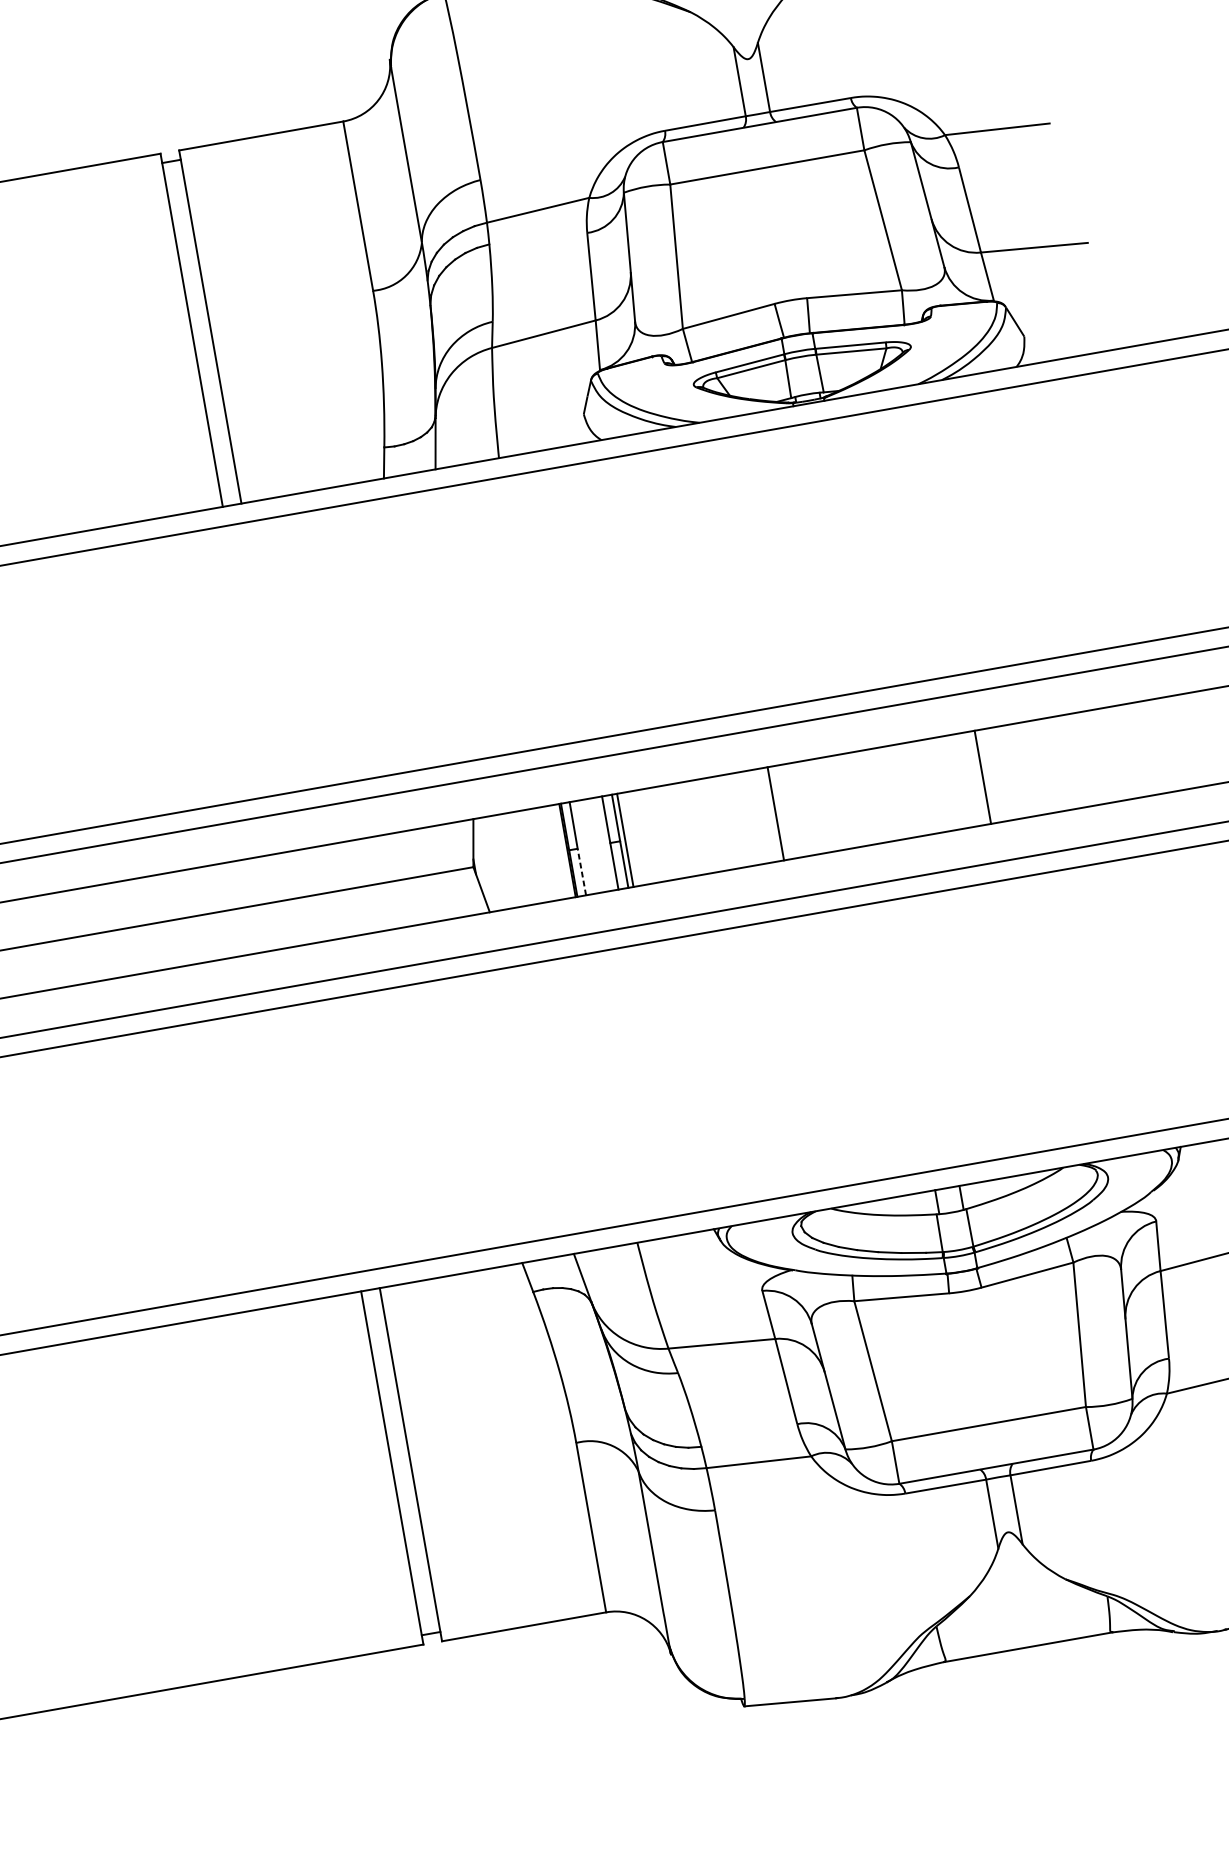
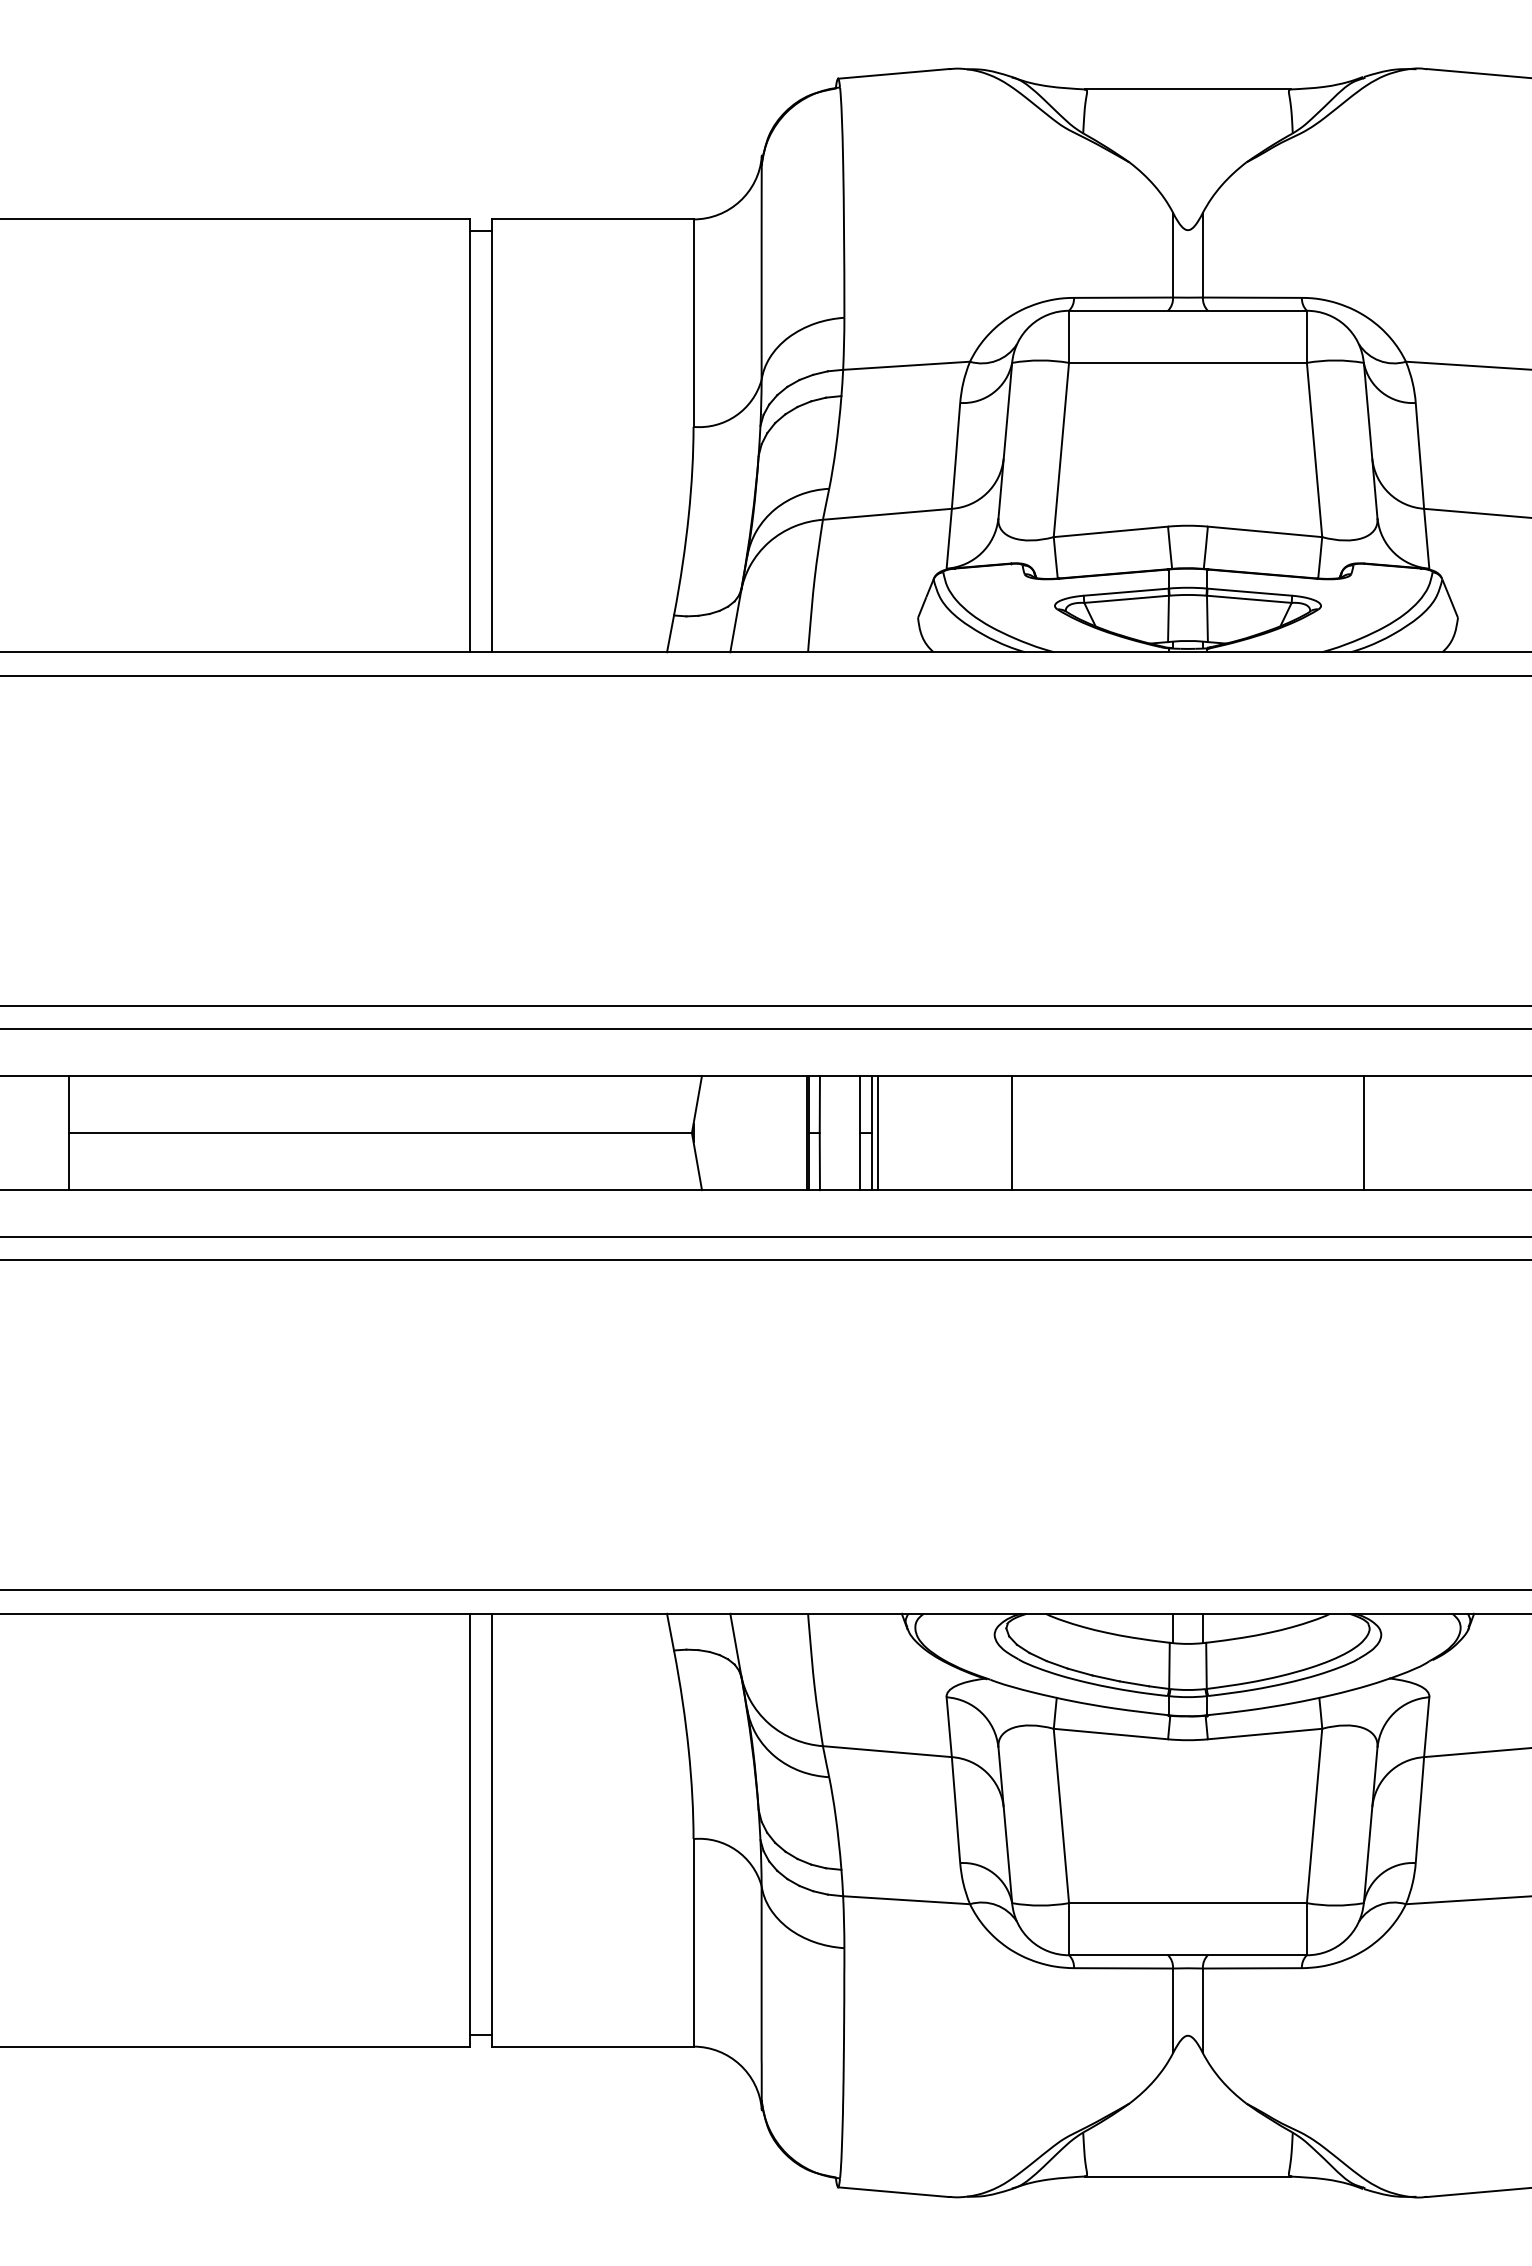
line: (982, 776) -> (1364, 1132), moved
line: (775, 813) -> (1011, 1132), moved
line: (581, 872) -> (819, 1161), dashed -> solid

